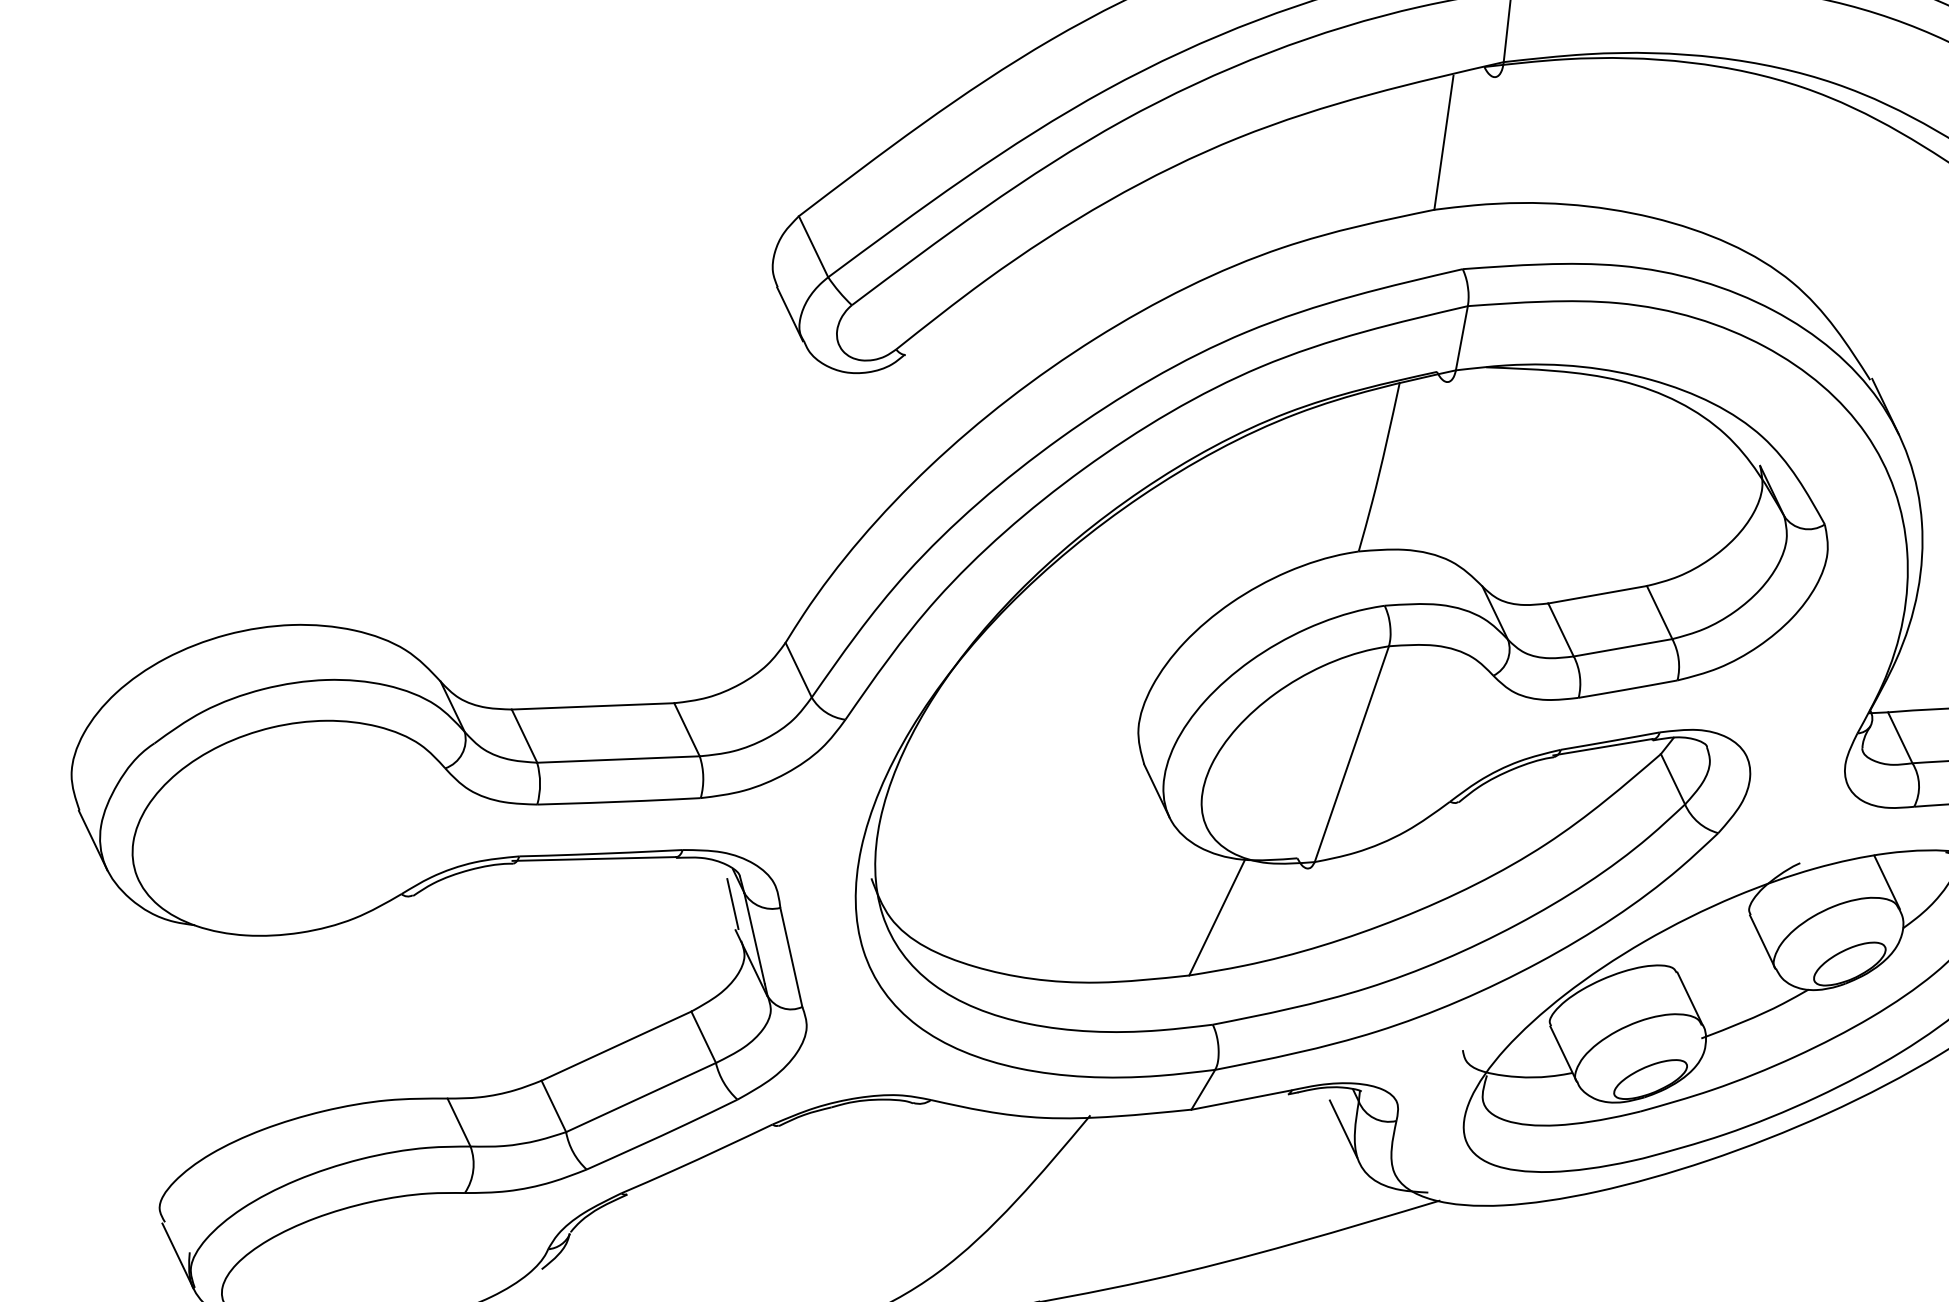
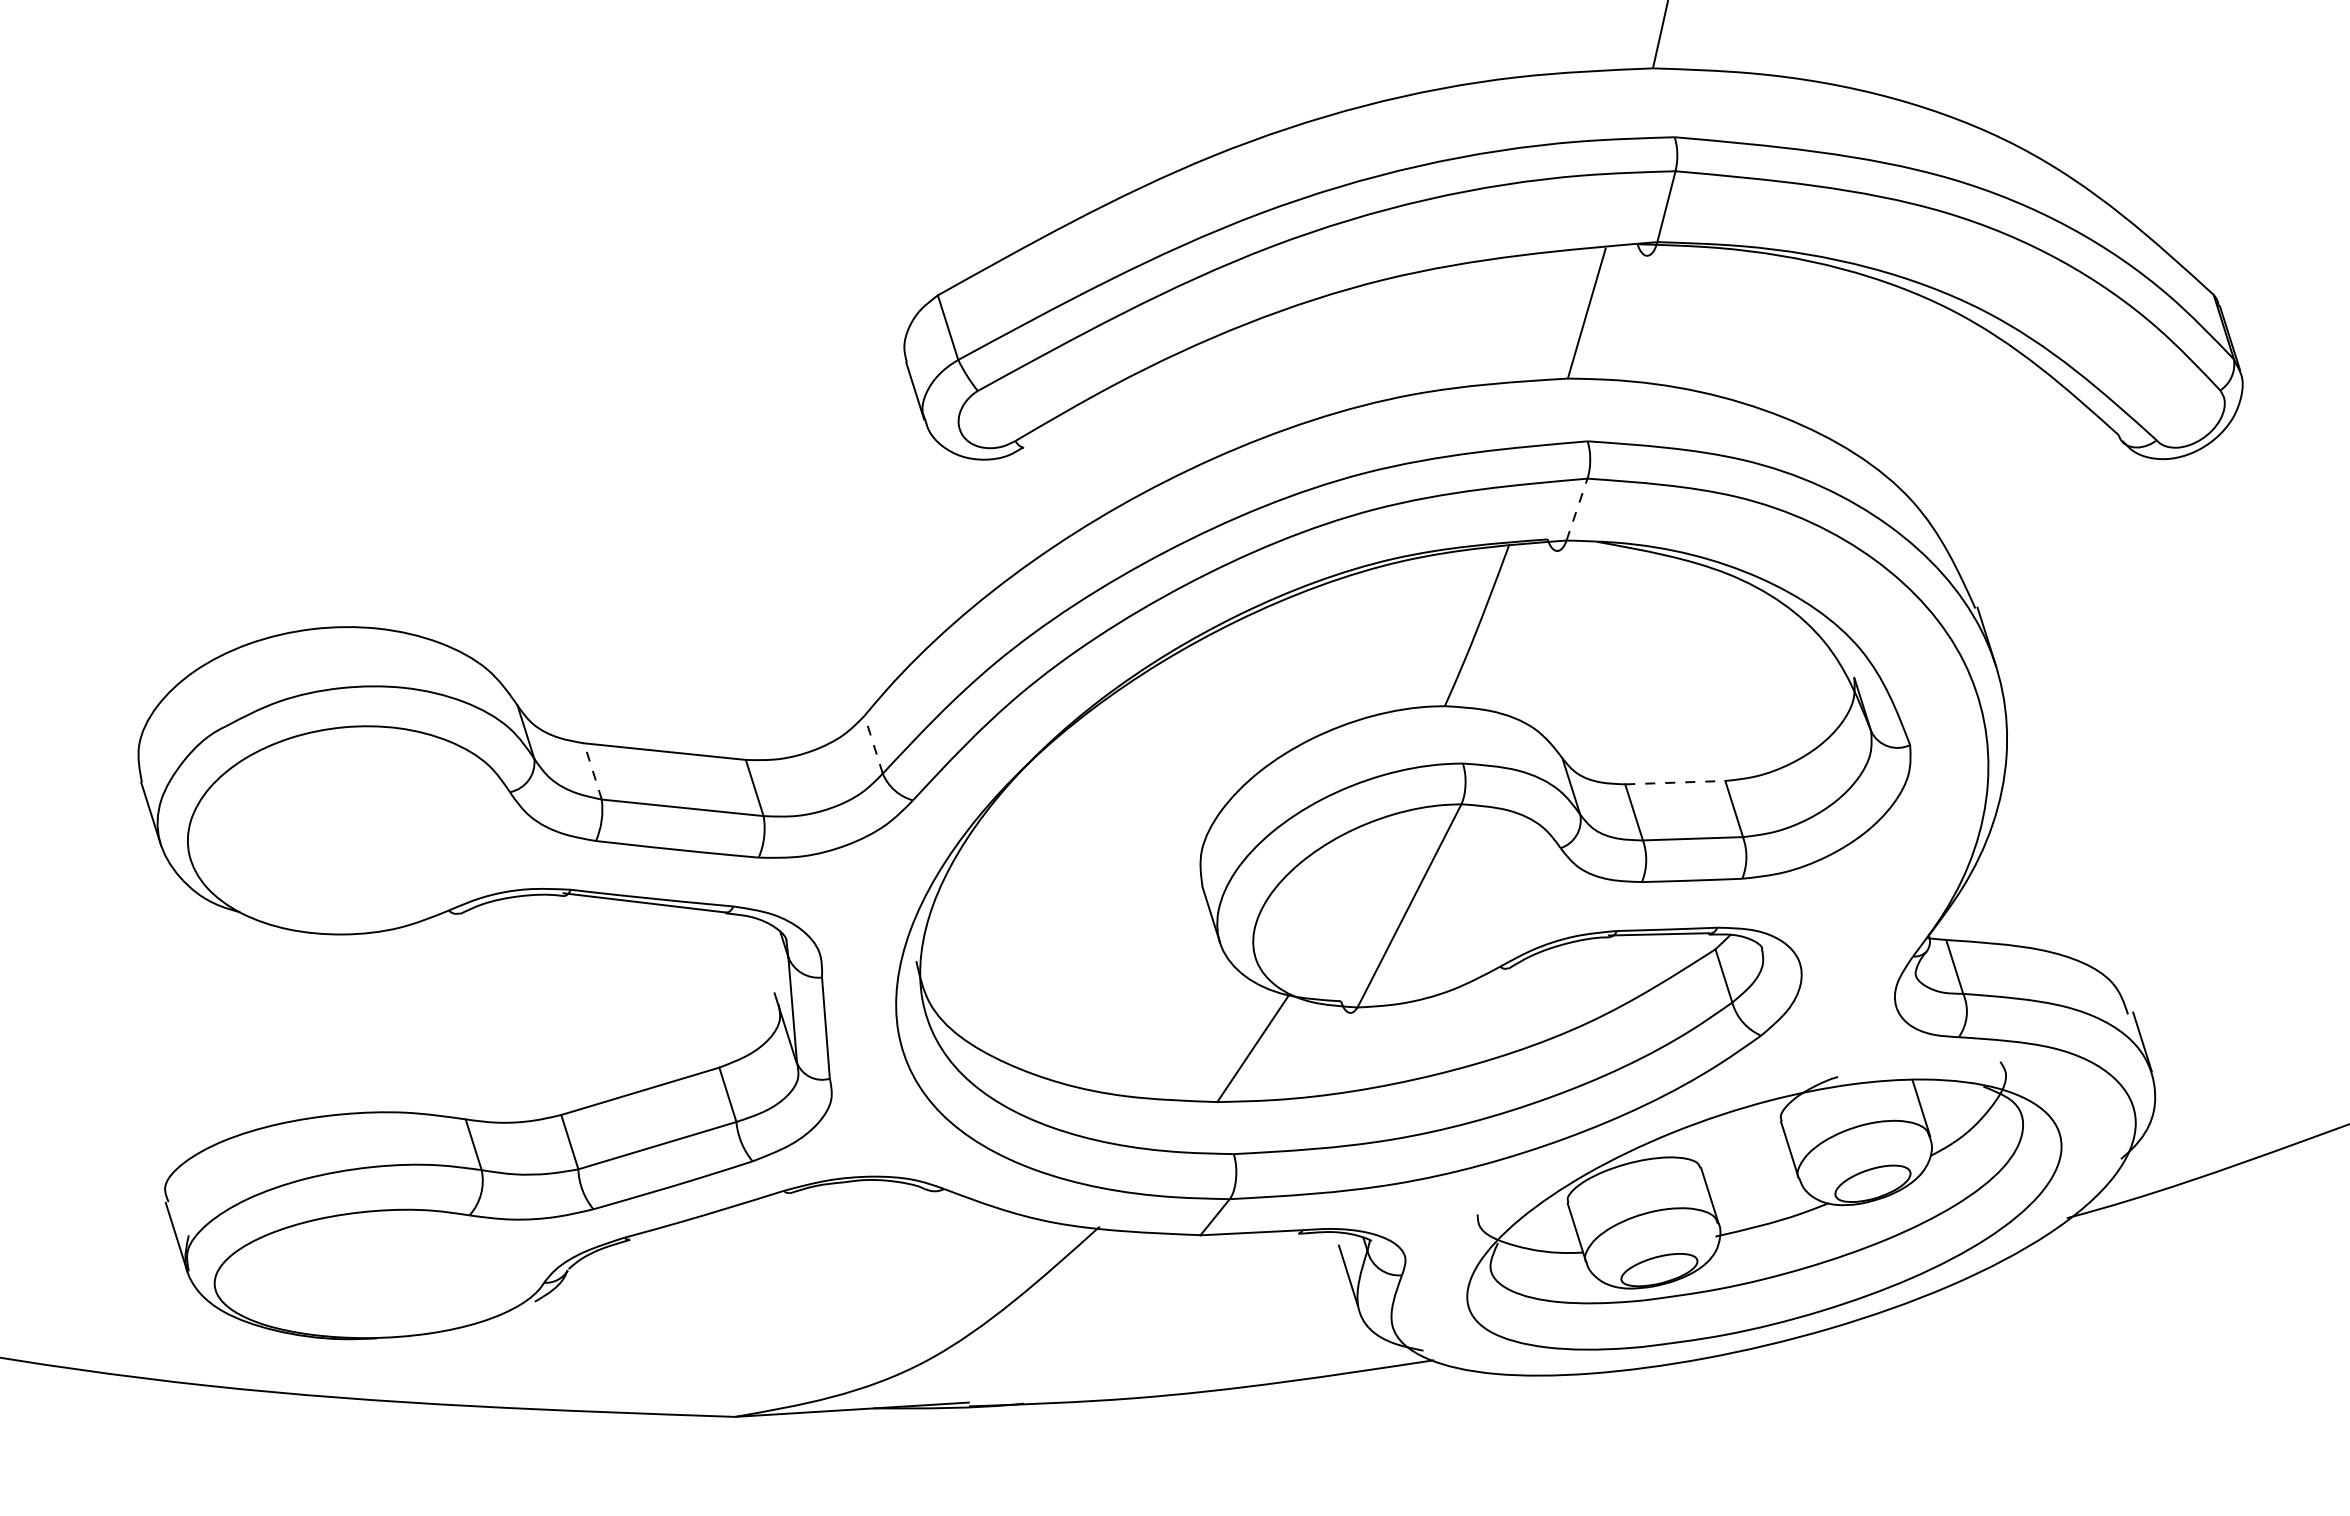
line: (1462, 338) -> (1577, 509), solid -> dashed
line: (1597, 594) -> (1675, 782), solid -> dashed
line: (798, 669) -> (873, 744), solid -> dashed
line: (523, 735) -> (592, 770), solid -> dashed
line: (732, 903) -> (775, 966), removed

